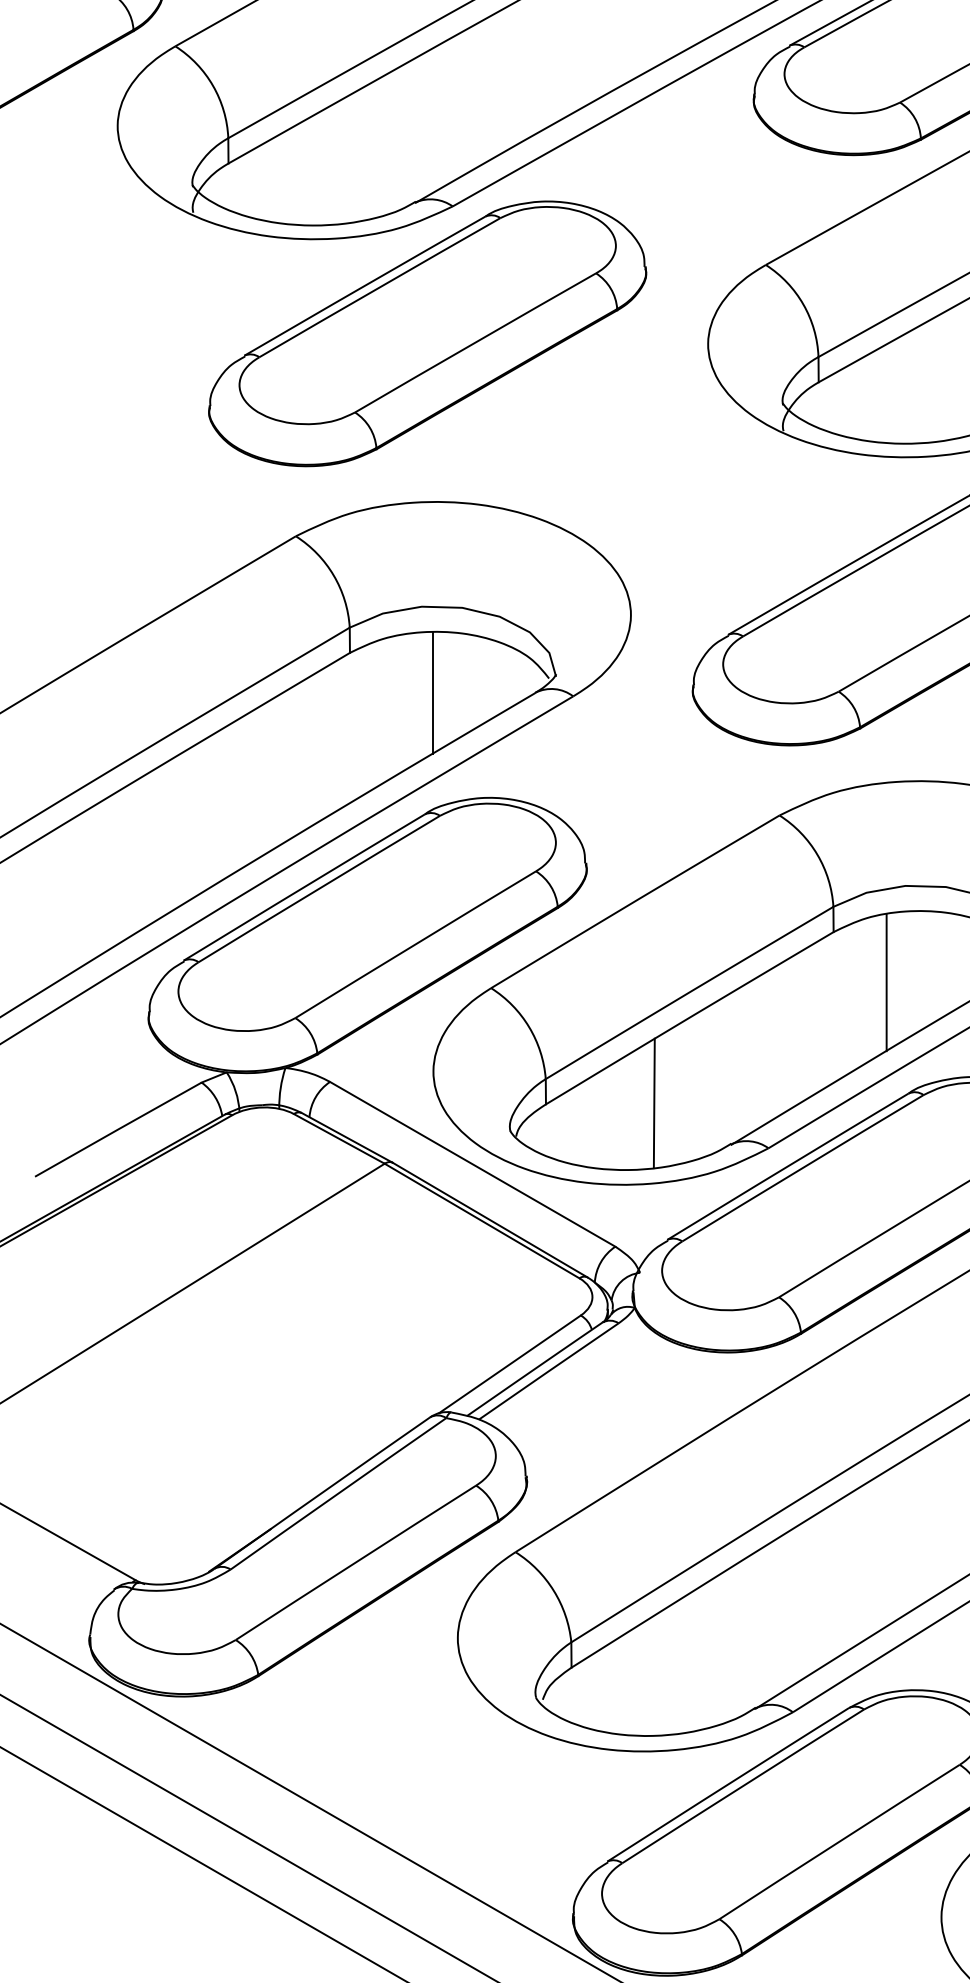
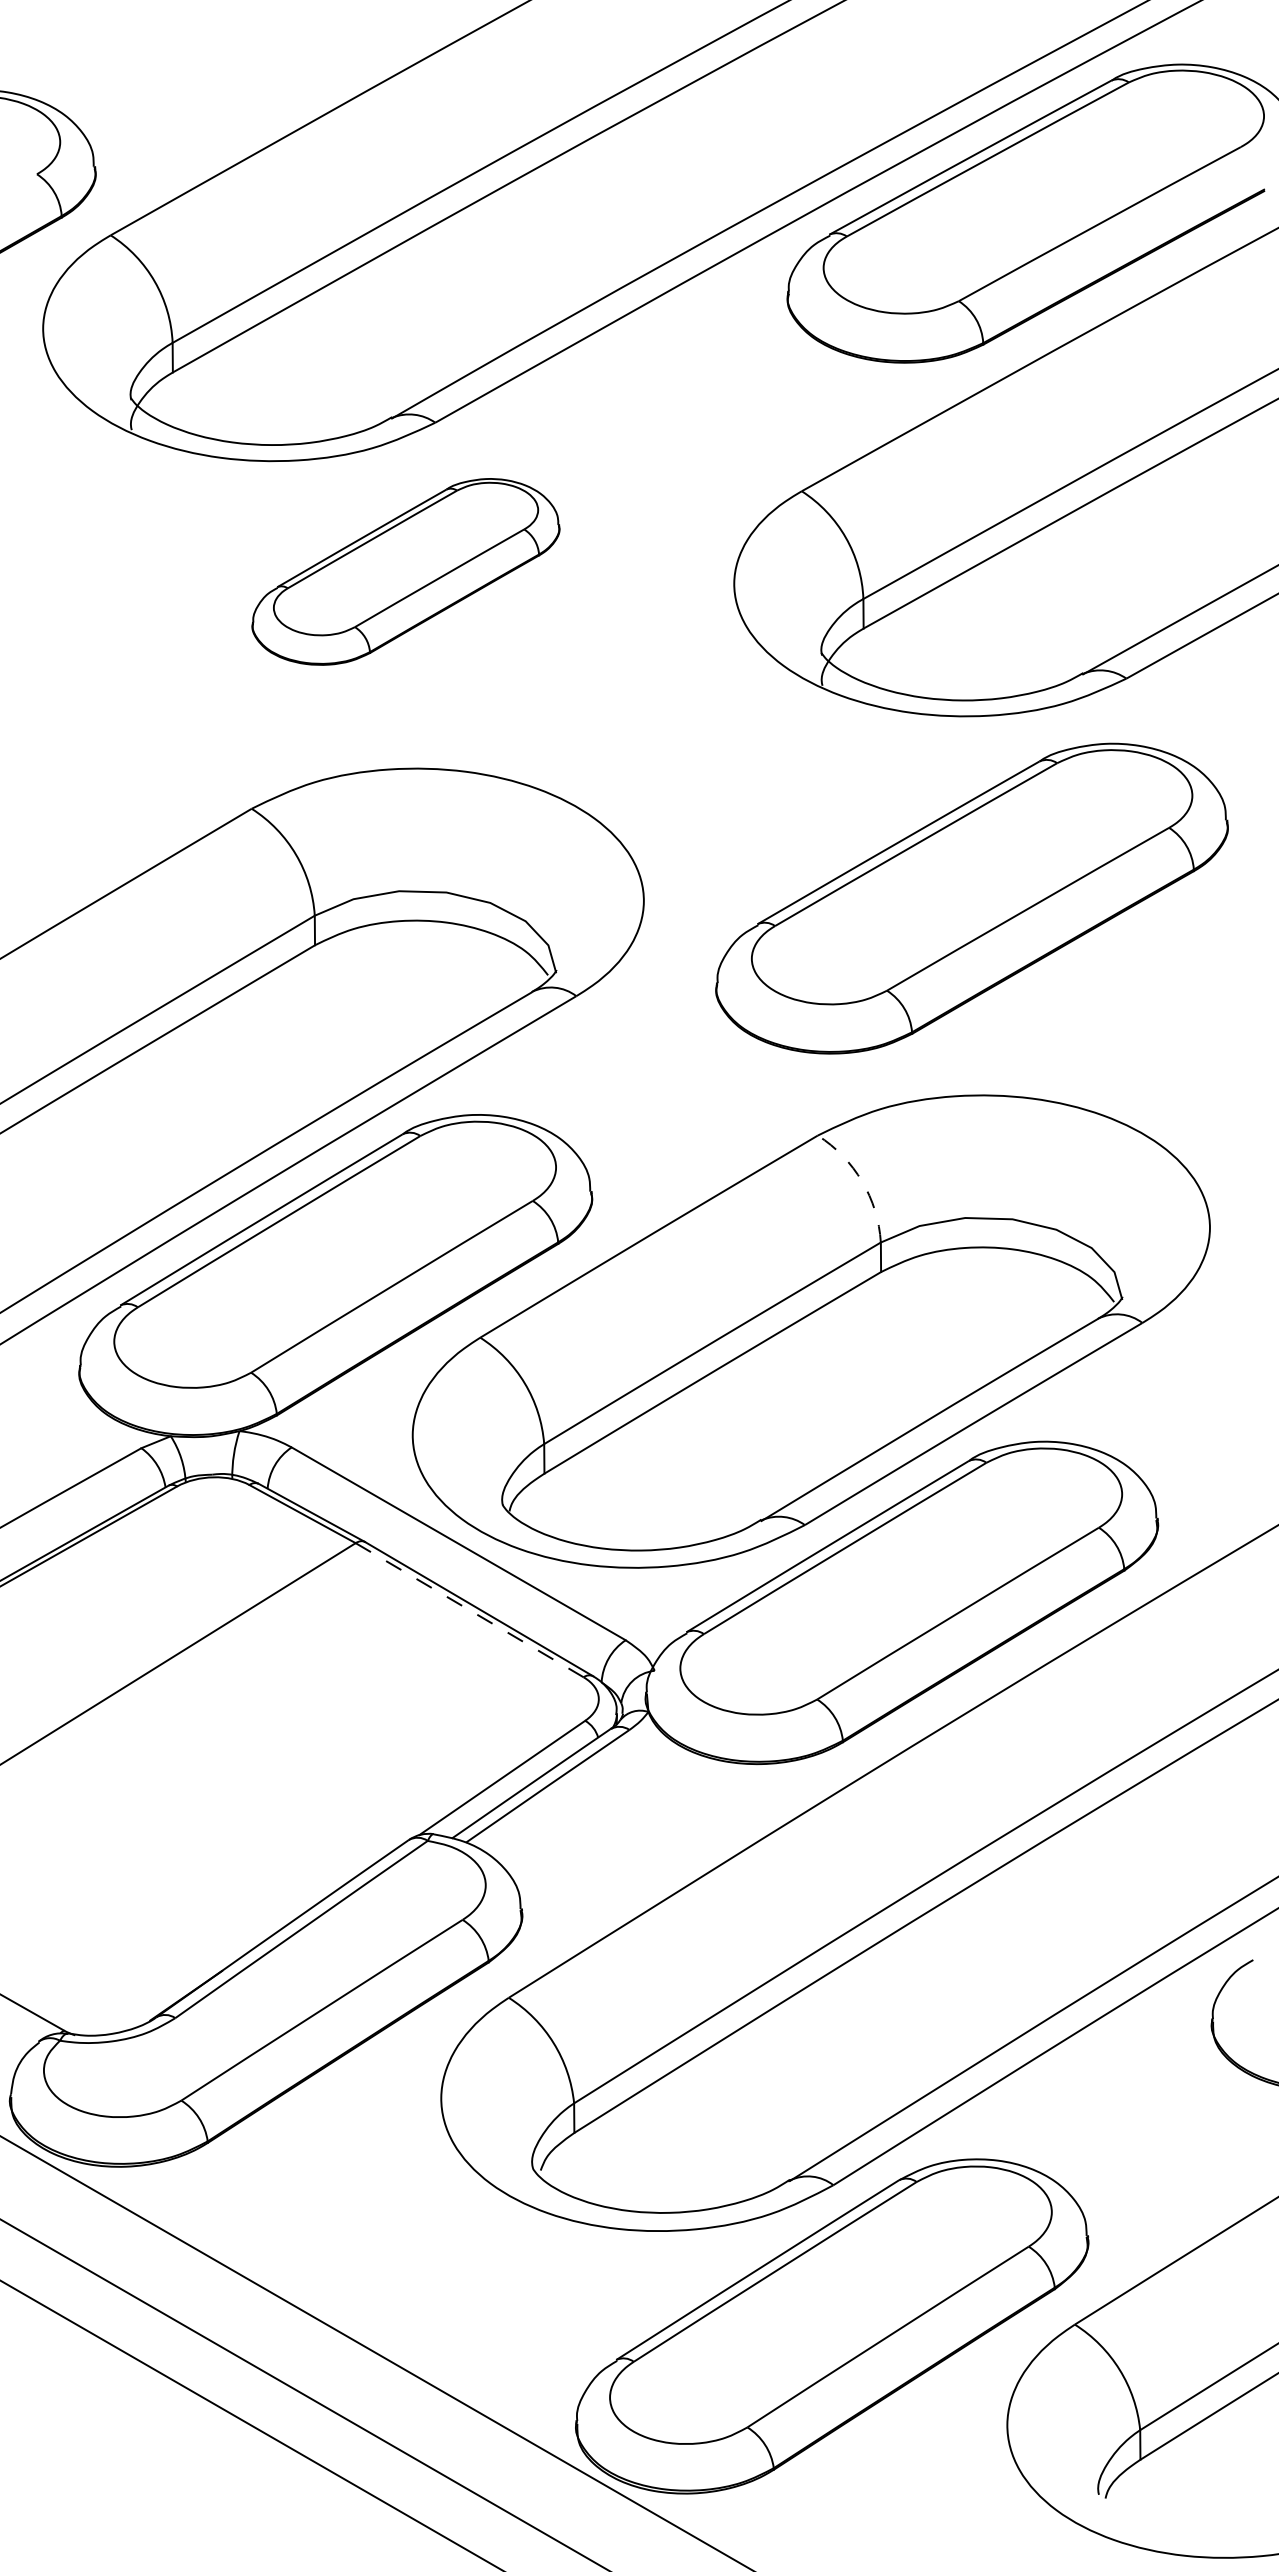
part: (427, 333) -> (405, 571), size x0.6
line: (433, 693) -> (412, 992), removed
arc: (817, 854) -> (862, 1181), solid -> dashed
line: (886, 982) -> (943, 1331), removed
line: (653, 1103) -> (670, 1472), removed
line: (481, 1220) -> (469, 1609), solid -> dashed

